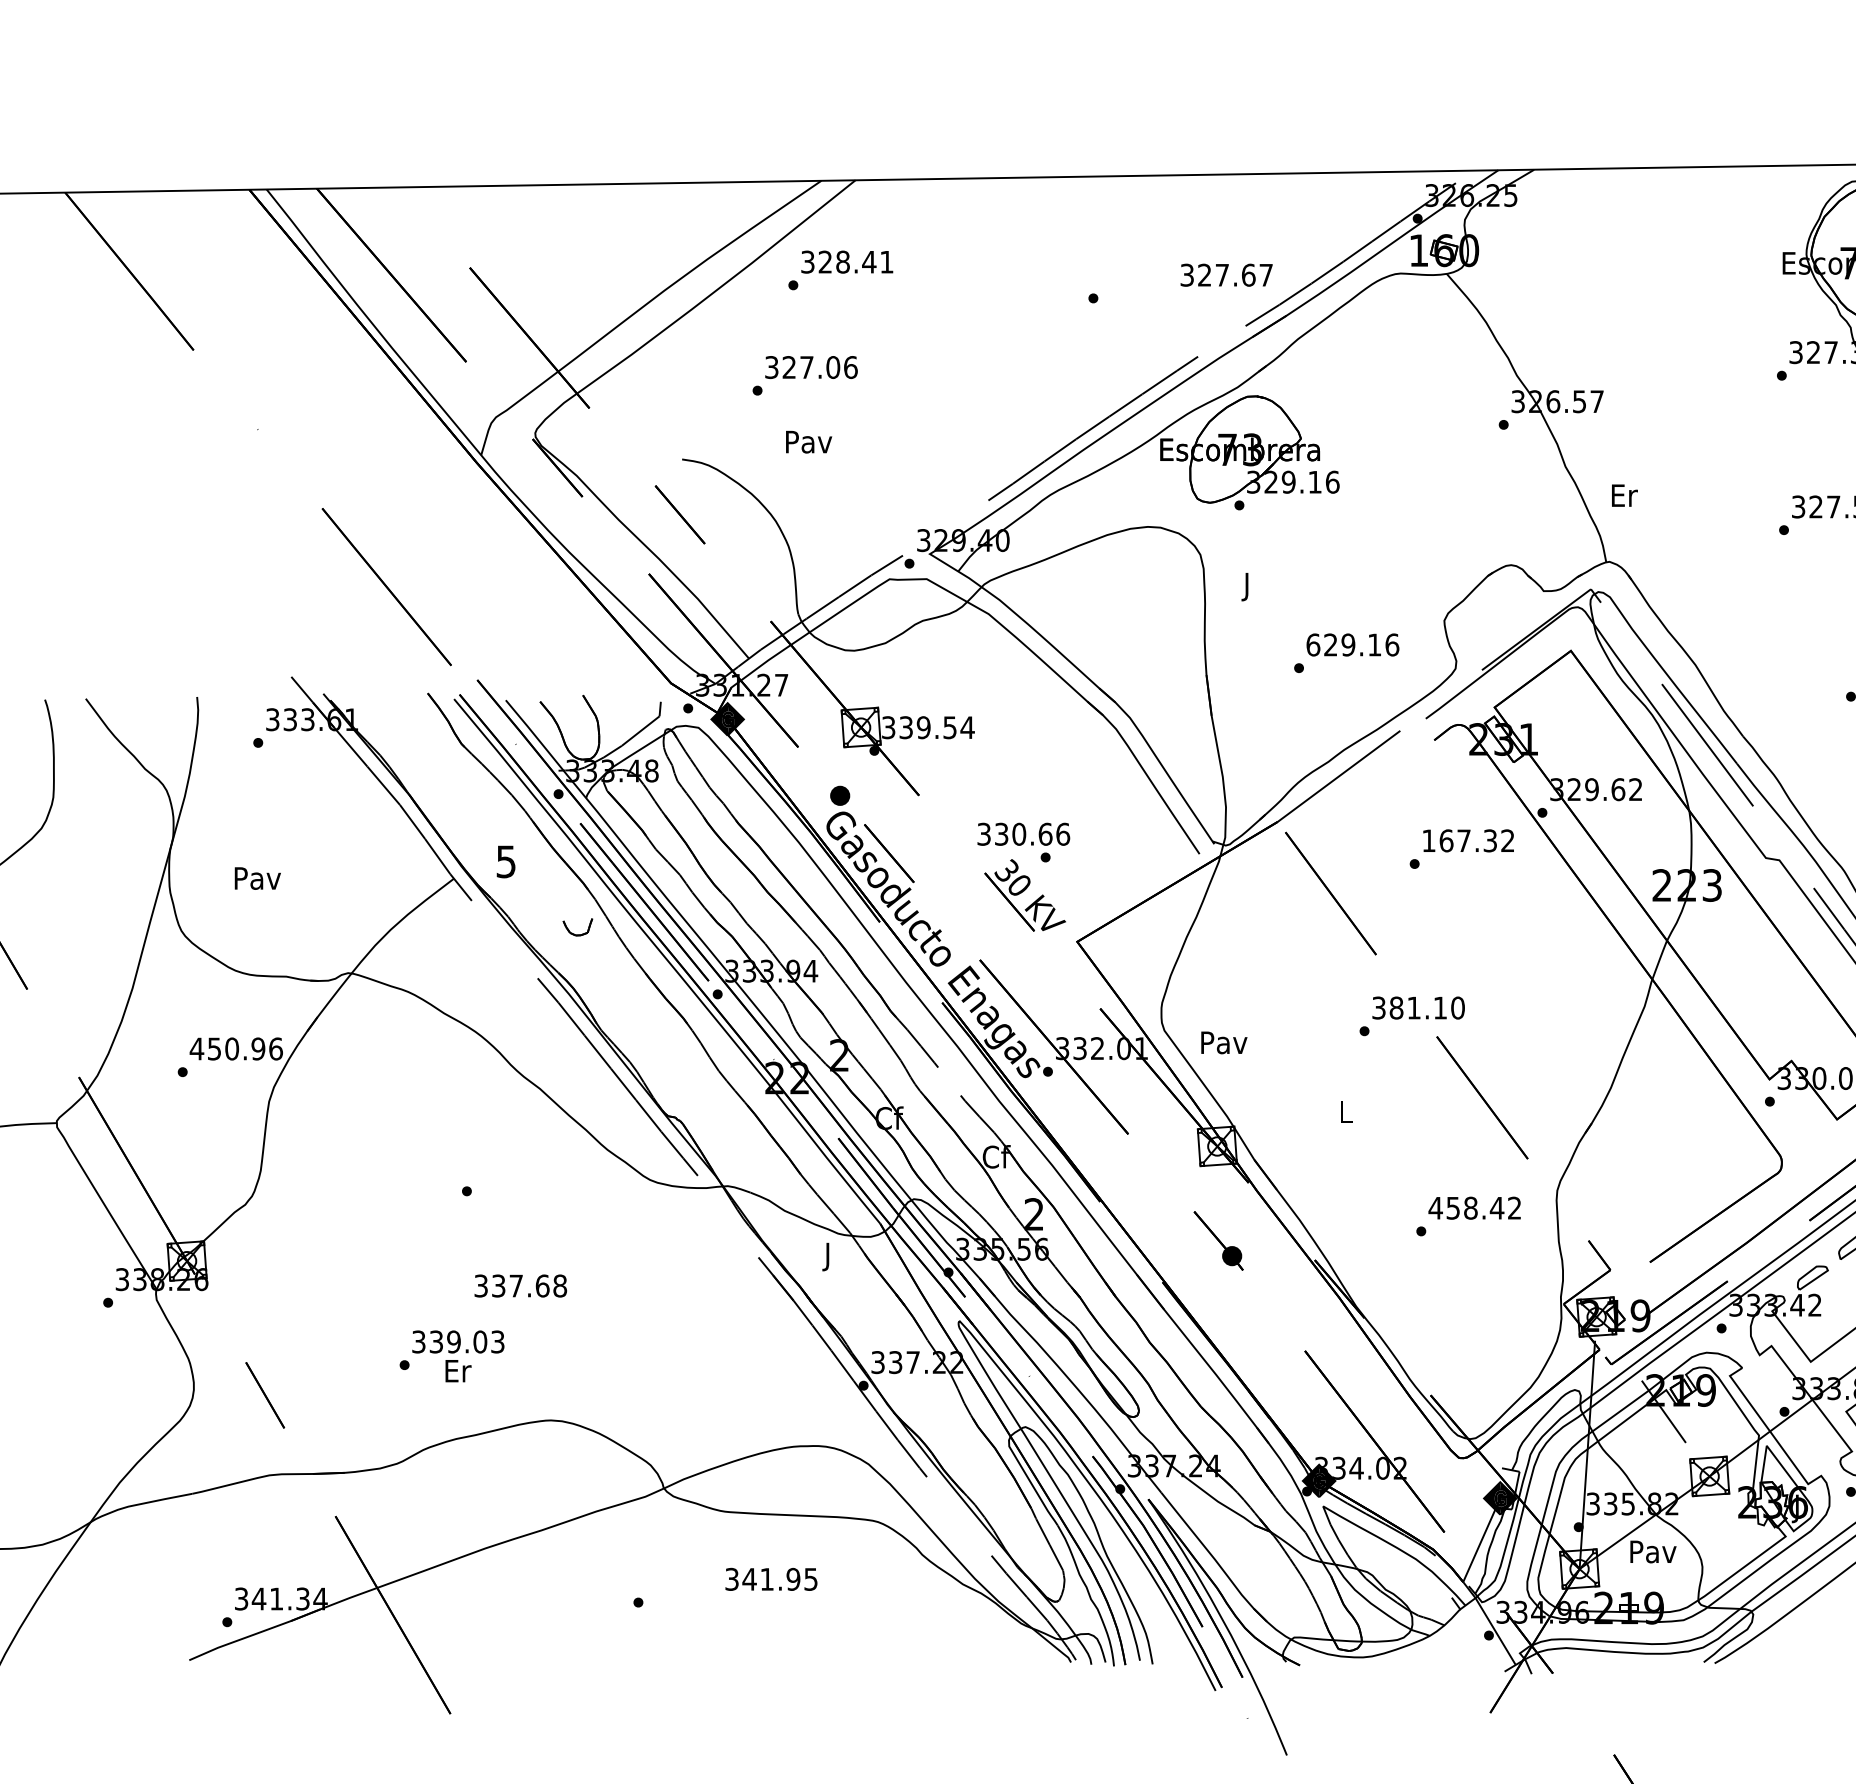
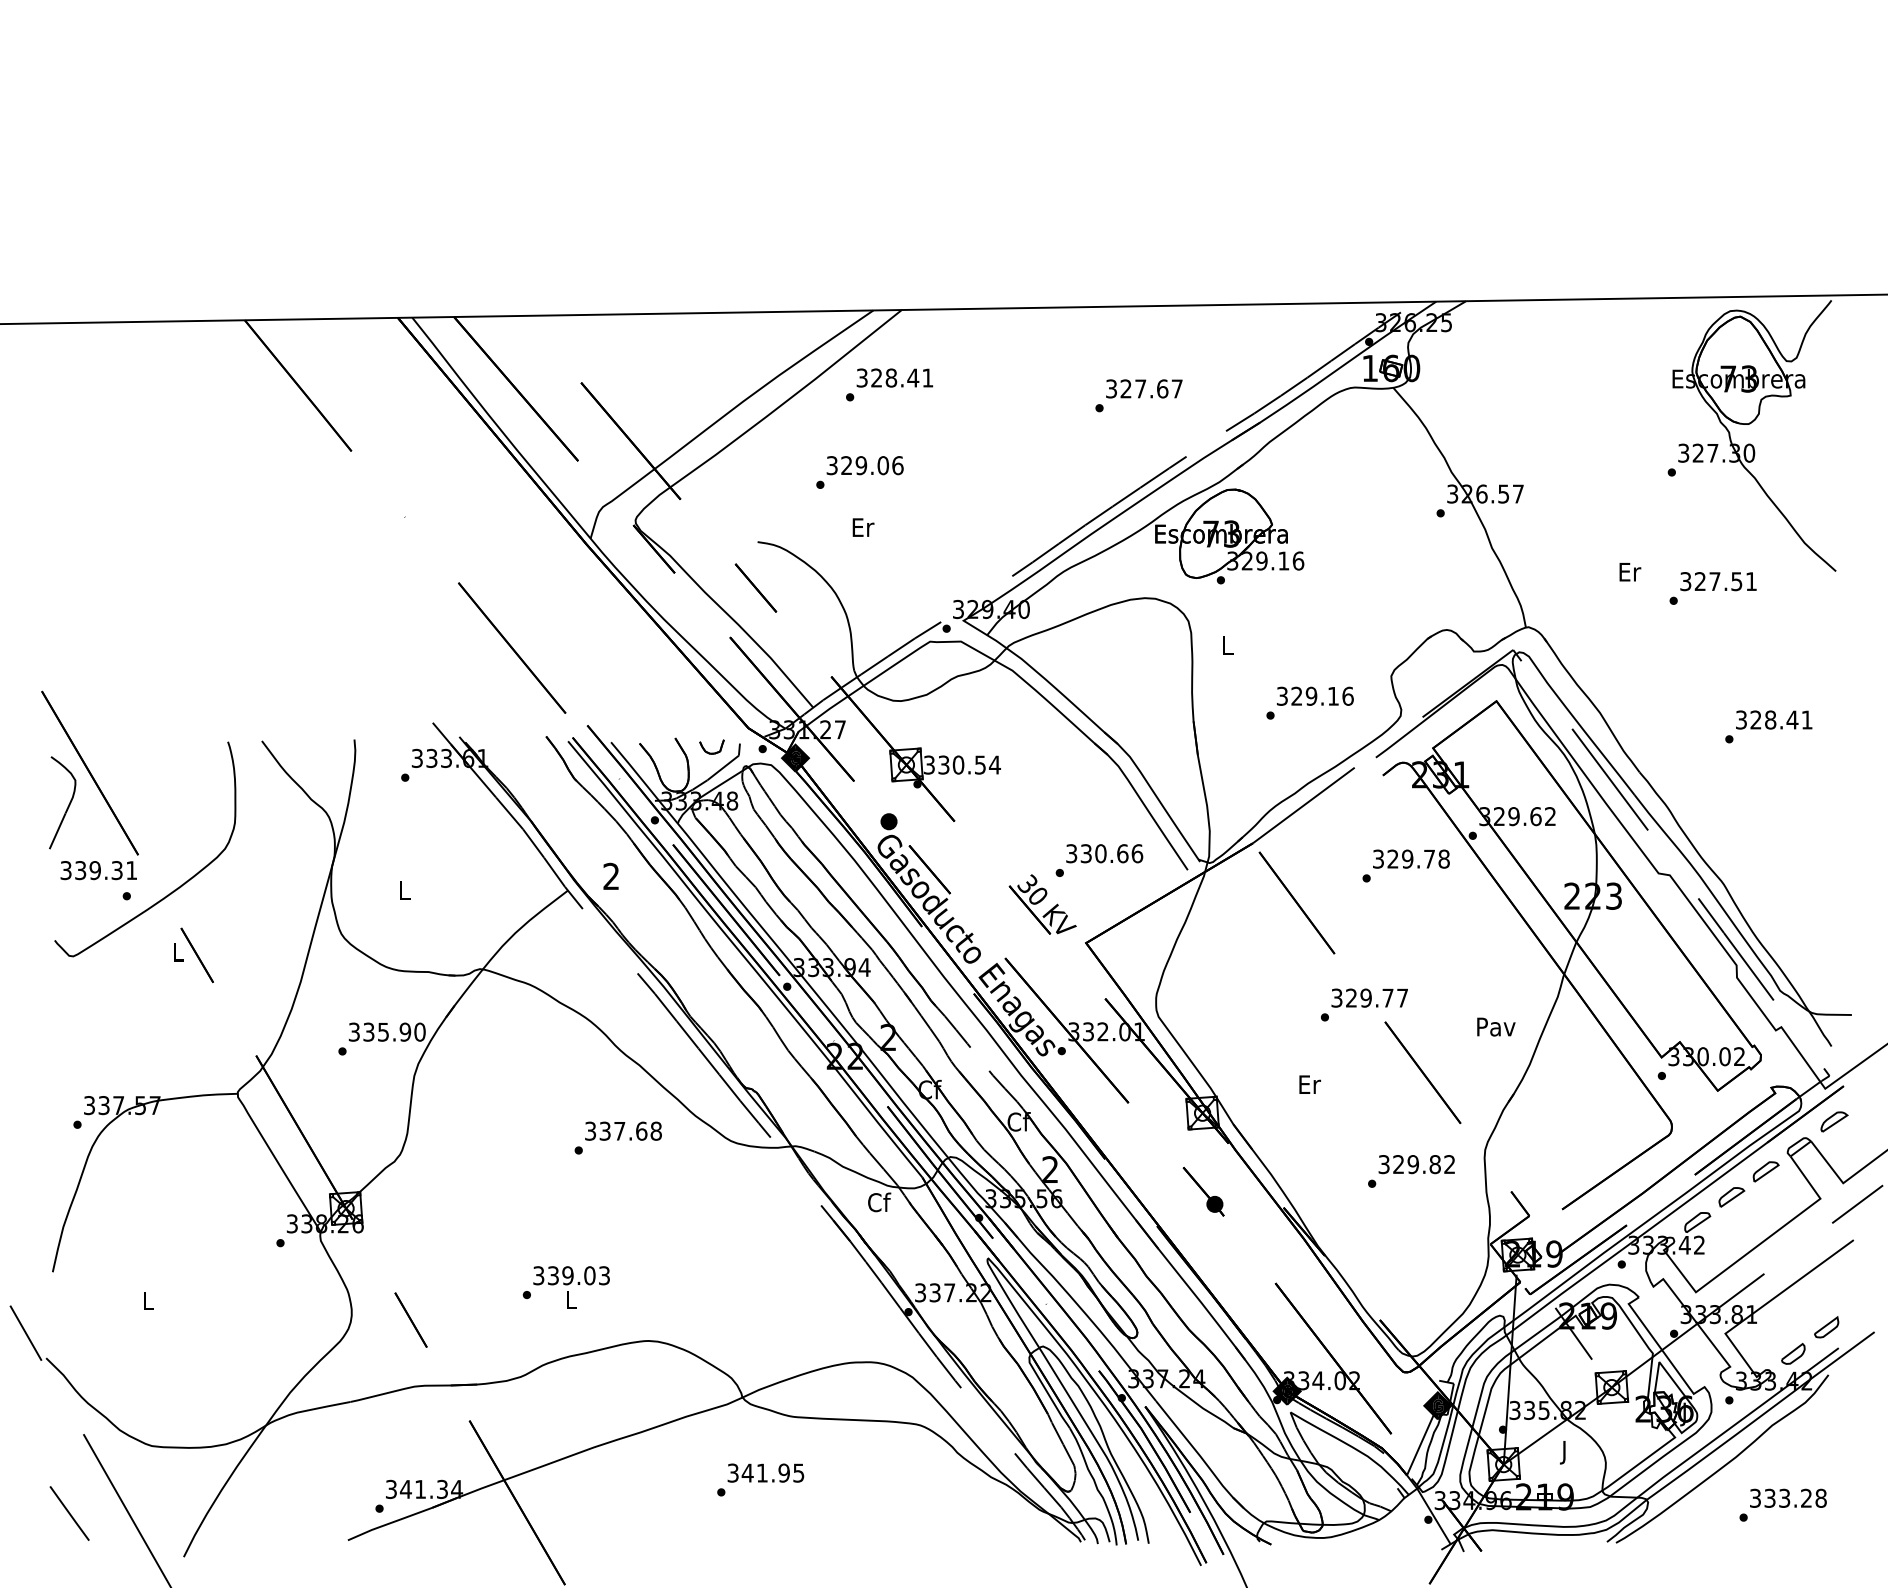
text: (1226, 274) -> (1144, 388), moved
text: (807, 367) -> (861, 465), 327.06 -> 329.06
text: (809, 441) -> (863, 527), Pav -> Er
text: (1625, 496) -> (1630, 572), moved
text: (1247, 586) -> (1227, 647), J -> L
text: (1313, 643) -> (1282, 695), 629.16 -> 329.16
text: (923, 726) -> (958, 764), 339.54 -> 330.54
text: (1023, 834) -> (1104, 853), moved
text: (1468, 840) -> (1411, 858), 167.32 -> 329.78
text: (505, 861) -> (610, 876), 5 -> 2
text: (257, 878) -> (404, 890), Pav -> L
part: (577, 926) -> (711, 746), moved
text: (1427, 1007) -> (1377, 997), 381.10 -> 329.77
text: (1224, 1042) -> (1496, 1026), moved
text: (235, 1048) -> (386, 1031), 450.96 -> 335.90
text: (1347, 1111) -> (1310, 1084), L -> Er
text: (1466, 1208) -> (1409, 1164), 458.42 -> 329.82
text: (828, 1256) -> (879, 1204), J -> Cf
text: (520, 1285) -> (623, 1130), moved
text: (458, 1370) -> (571, 1299), Er -> L
text: (1653, 1554) -> (1565, 1452), Pav -> J
text: (770, 1578) -> (765, 1472), moved

